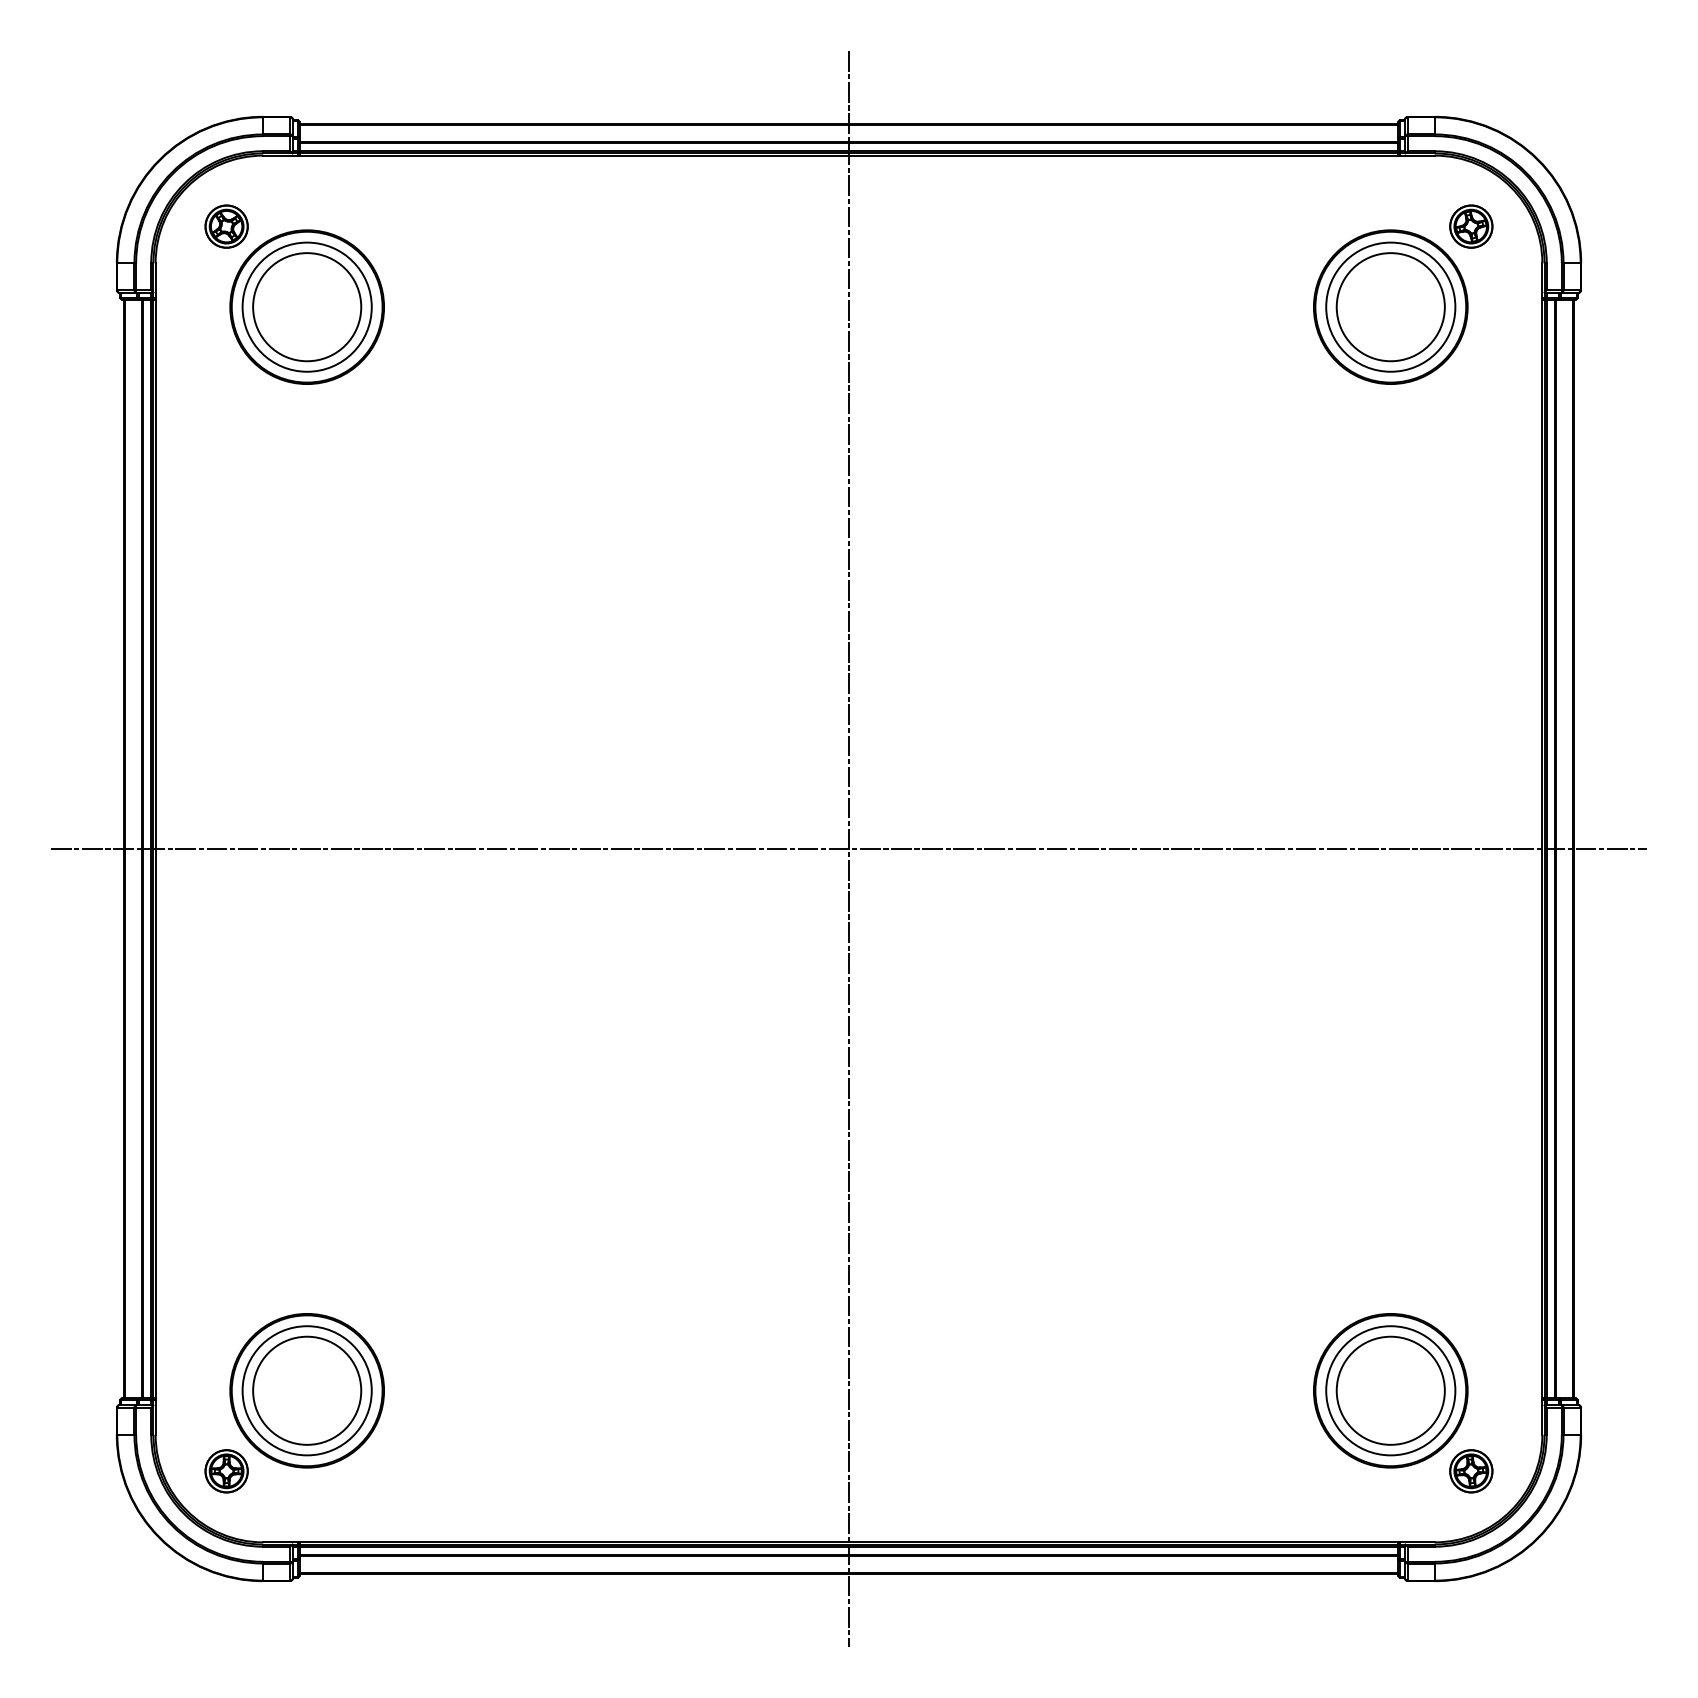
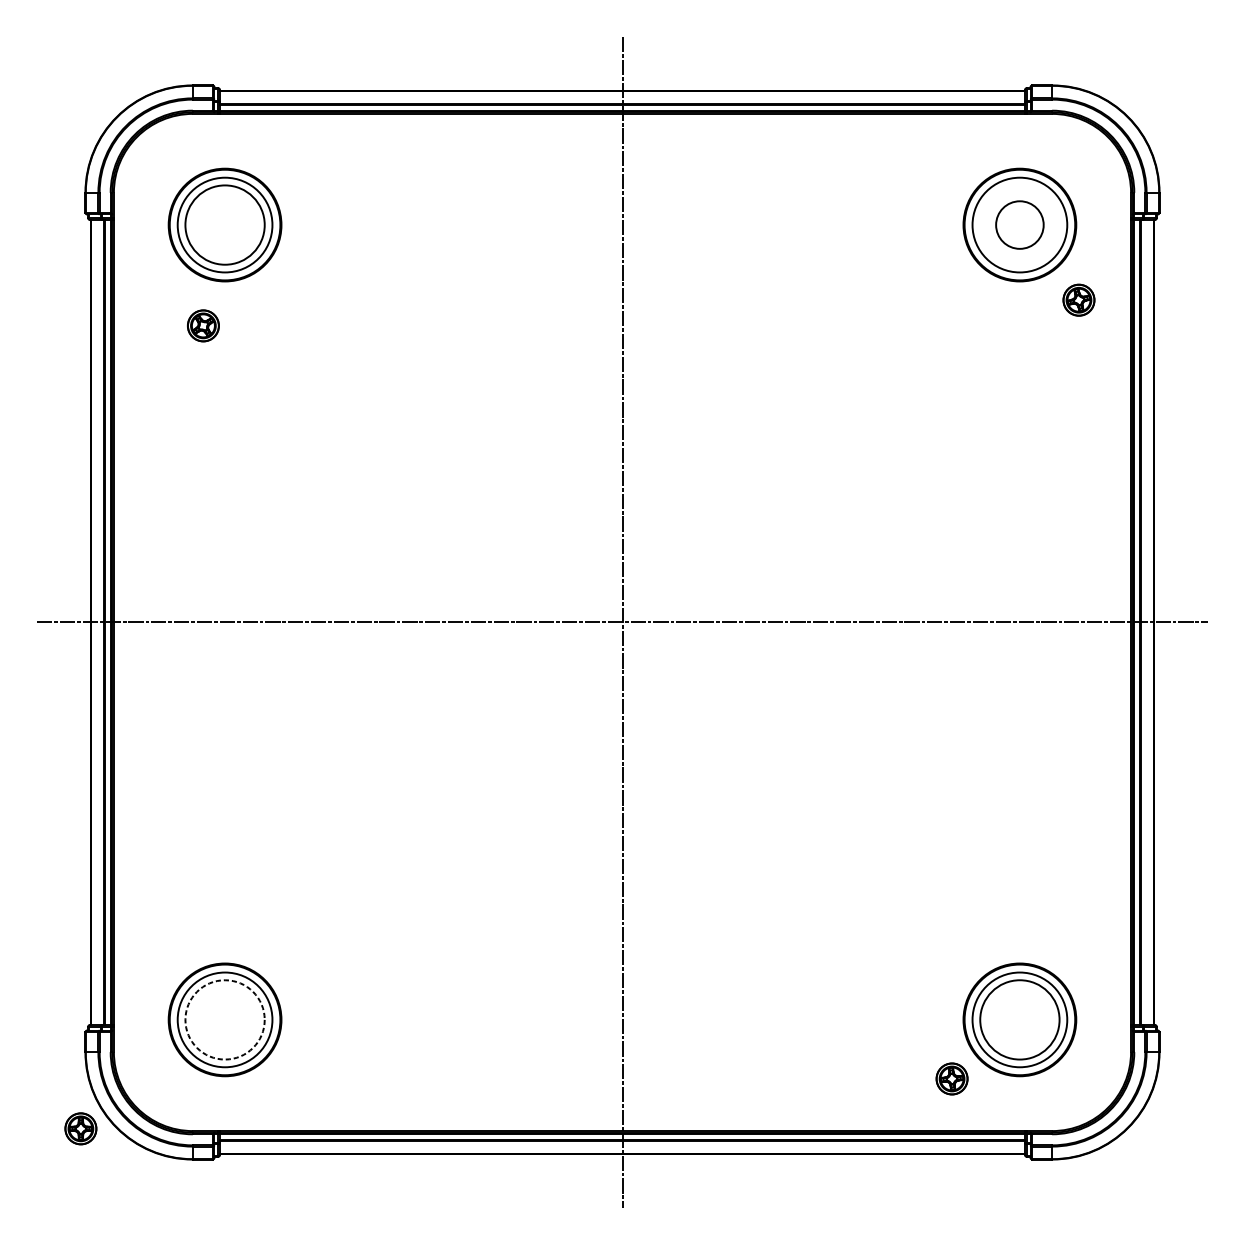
part: (226, 226) -> (203, 325), moved
part: (1471, 226) -> (1079, 300), moved
circle: (1390, 307) -> (1019, 225), size x0.6
circle: (307, 1390) -> (225, 1019), solid -> dashed
part: (226, 1471) -> (80, 1128), moved
part: (1471, 1471) -> (952, 1079), moved

